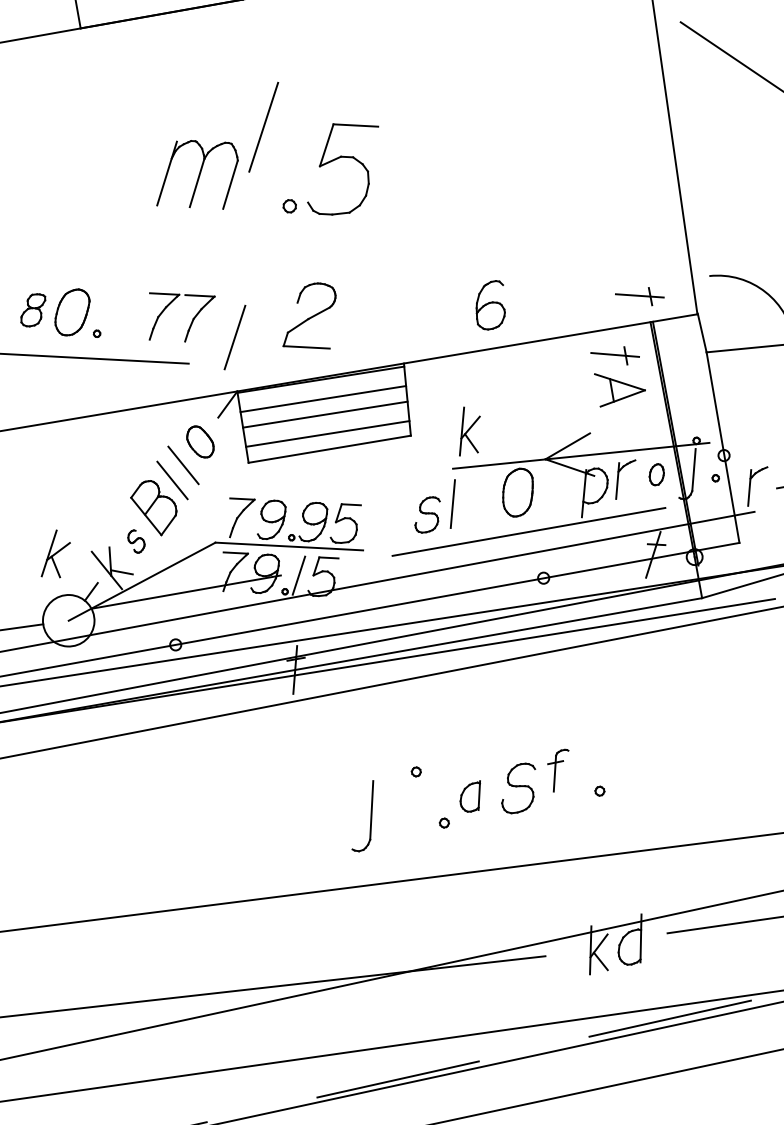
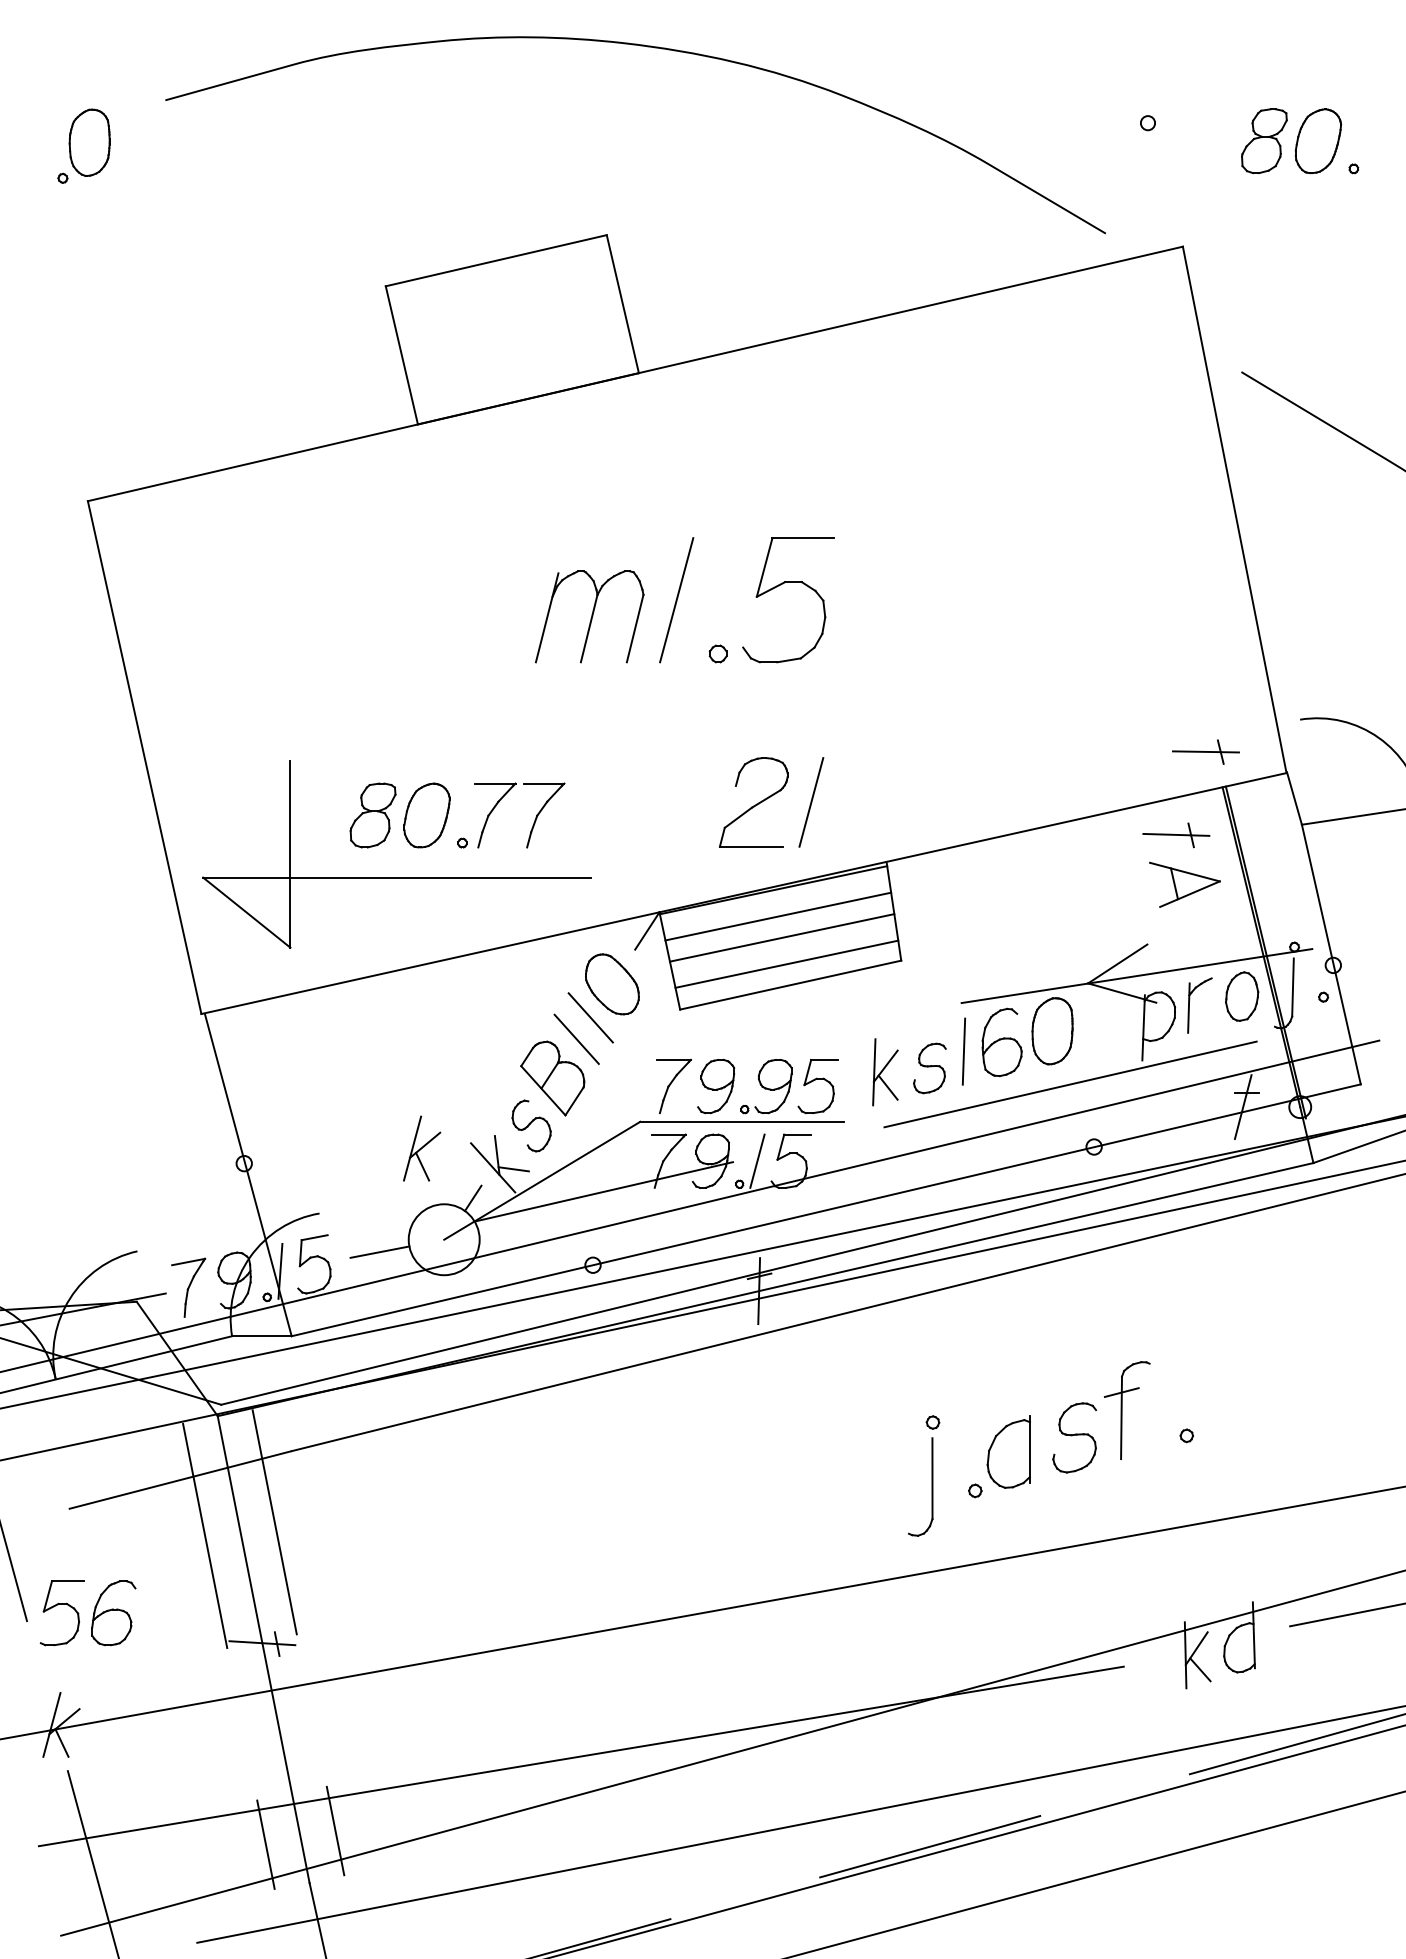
line: (263, 127) -> (676, 600), moved
part: (490, 305) -> (1001, 1042), moved
part: (32, 310) -> (372, 815), size x1.43
part: (191, 321) -> (534, 819), moved
line: (235, 337) -> (811, 802), moved
part: (470, 432) -> (885, 1072), moved
part: (200, 442) -> (612, 984), size x1.43
part: (657, 474) -> (1242, 996), size x1.67
part: (750, 486) -> (1371, 1005), removed
part: (136, 541) -> (531, 1125), size x1.67
part: (557, 770) -> (1126, 1410), size x1.67
part: (469, 795) -> (1008, 1451), size x1.67
part: (370, 816) -> (931, 1486), moved

